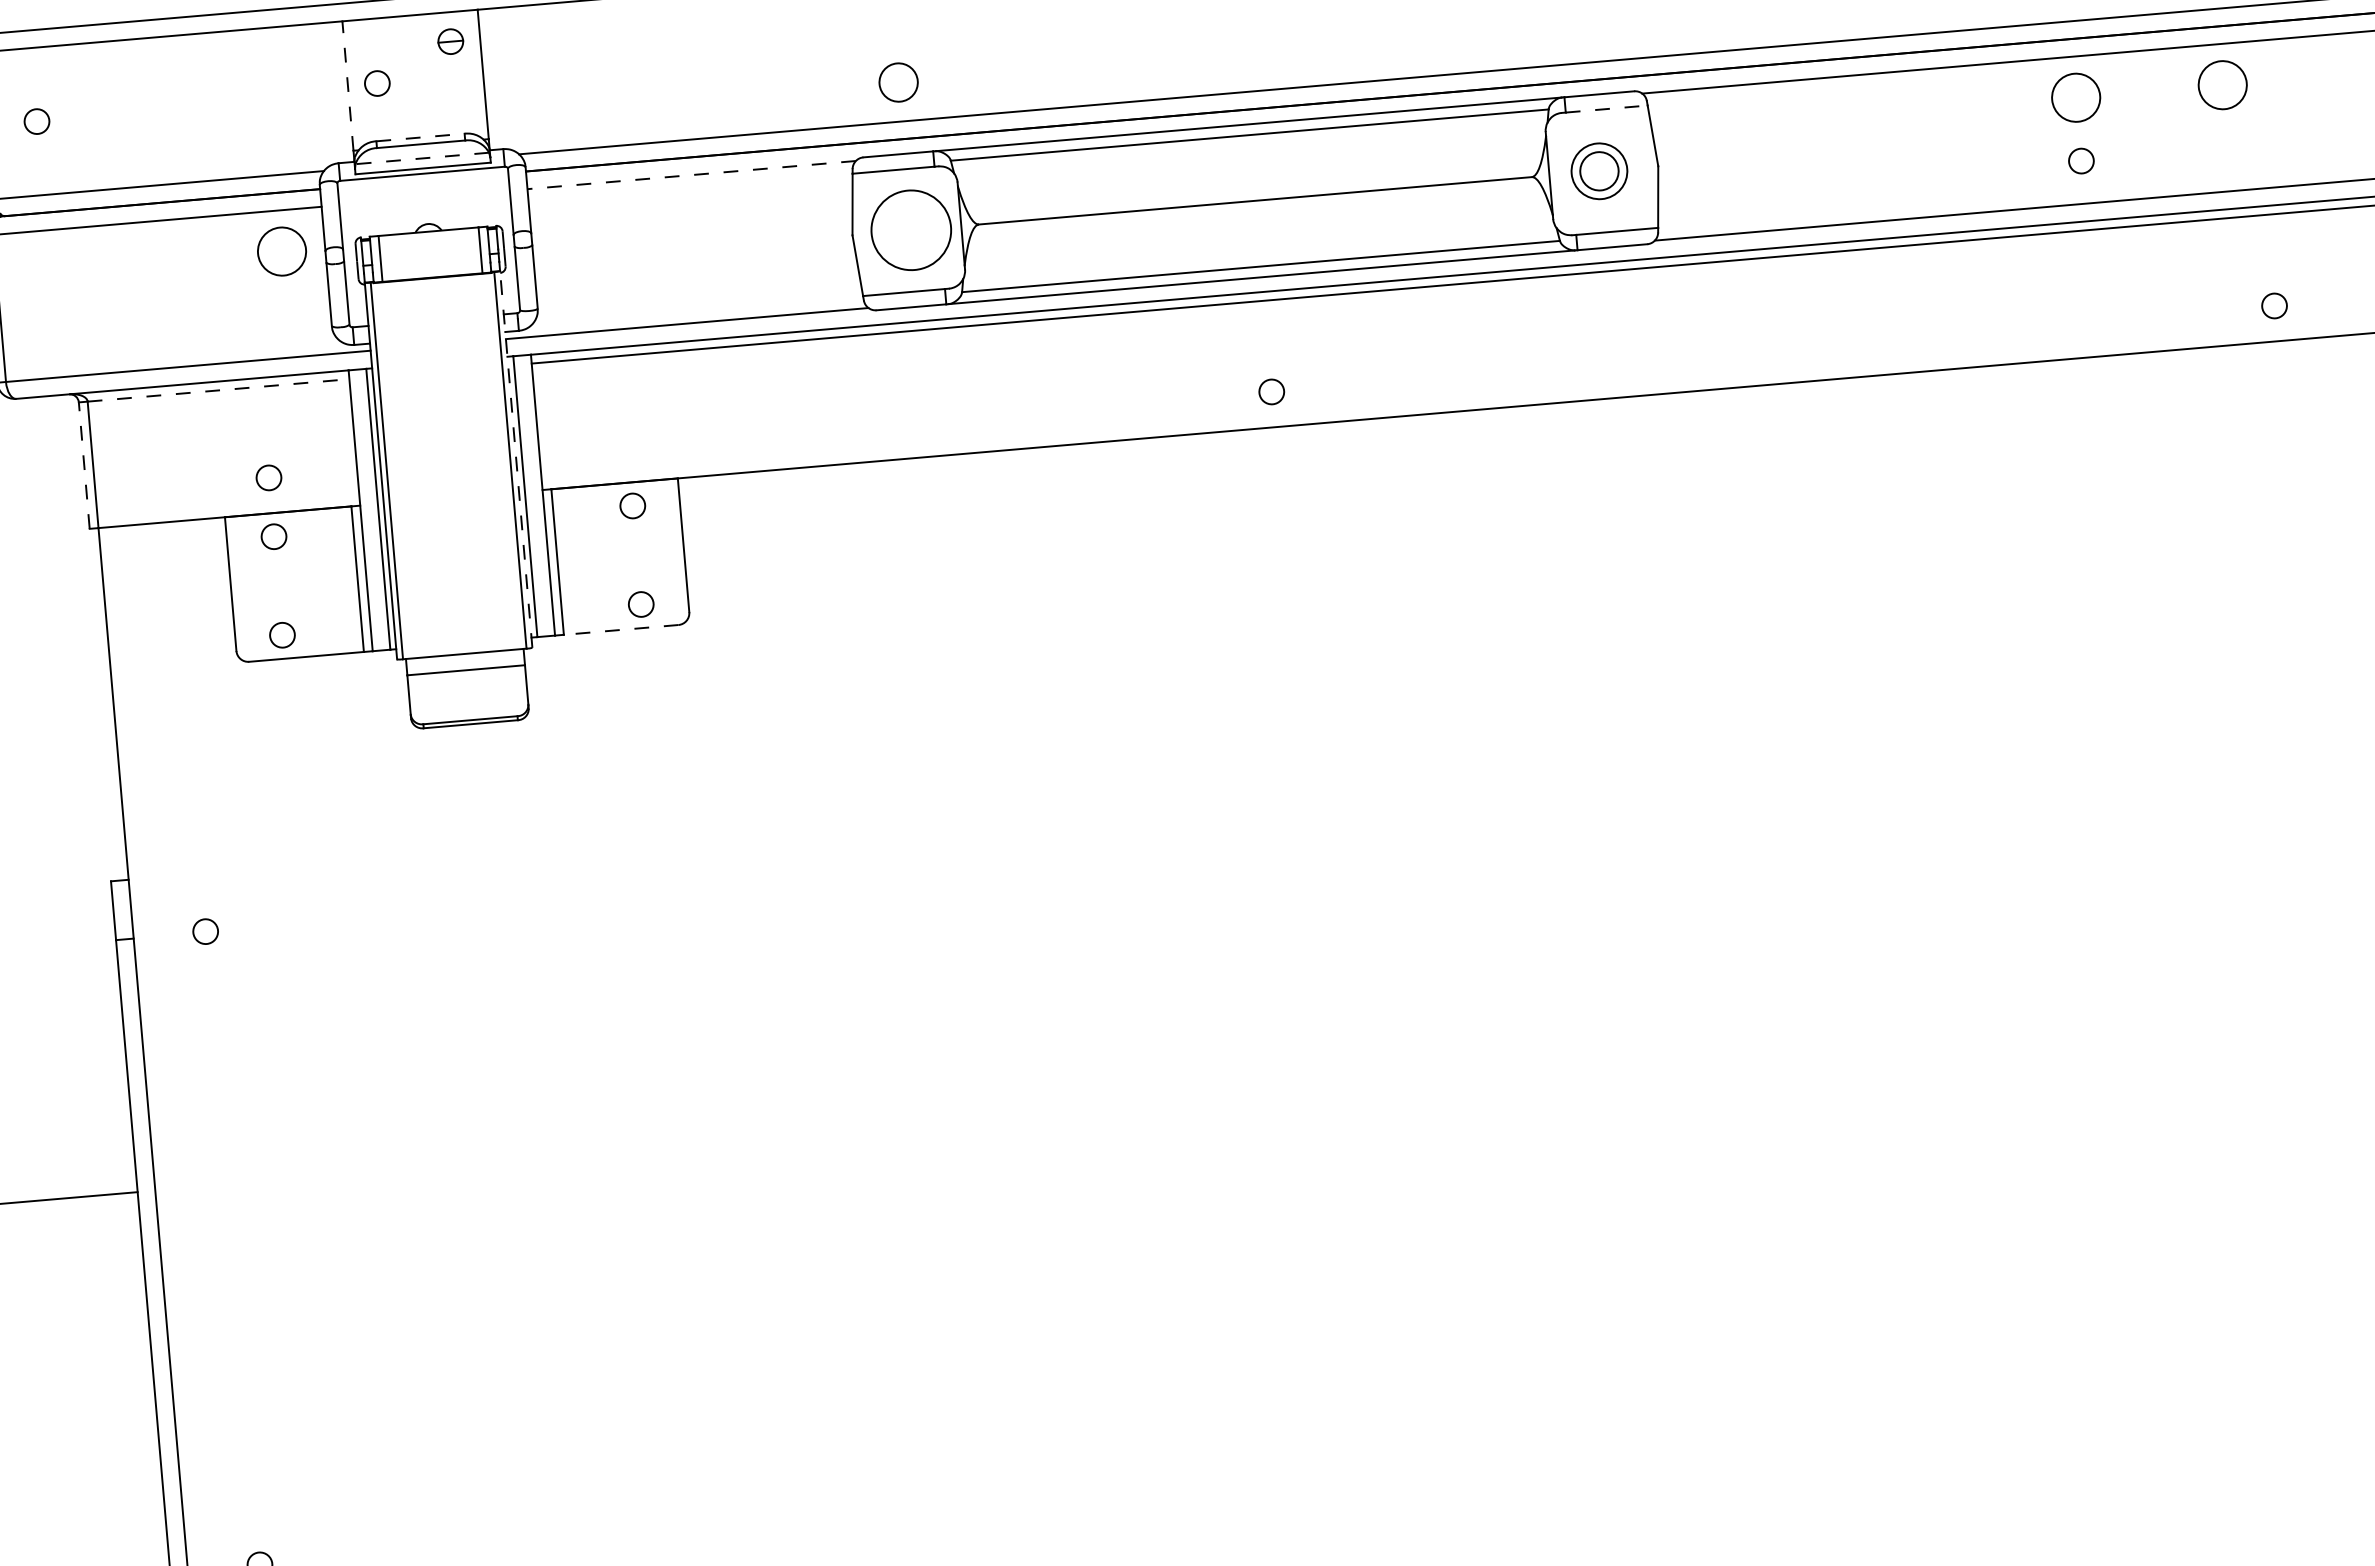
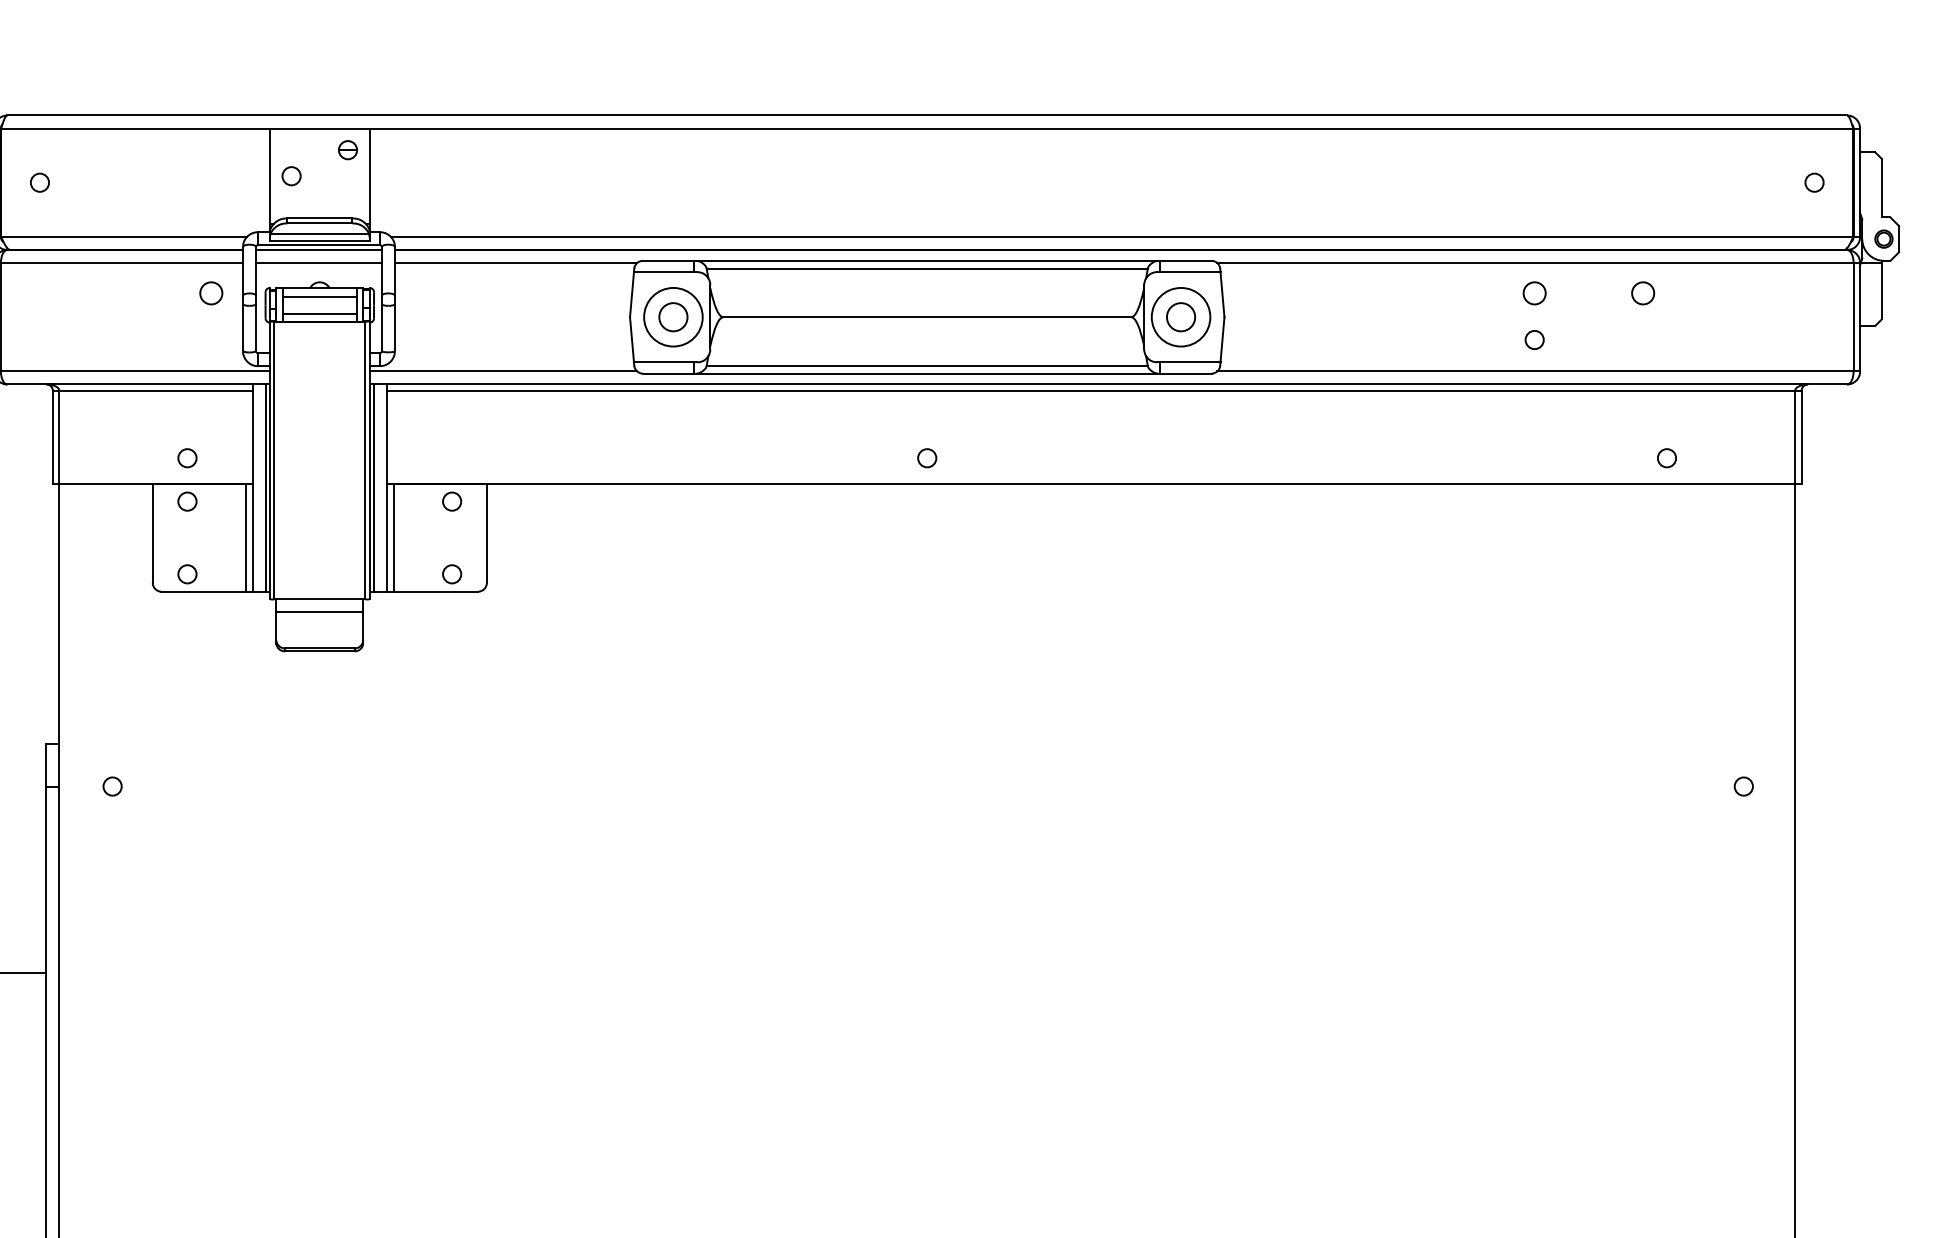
circle: (898, 82) -> (673, 317), moved
circle: (2223, 85) -> (1643, 293), size x0.62
line: (347, 86) -> (269, 176), dashed -> solid
circle: (2075, 98) -> (1534, 293), size x0.62
line: (1607, 109) -> (1190, 272), dashed -> solid
line: (420, 137) -> (319, 218), dashed -> solid
line: (421, 157) -> (319, 233), dashed -> solid
circle: (1598, 170) -> (1180, 316), size x1.43
line: (691, 175) -> (515, 263), dashed -> solid
line: (422, 181) -> (318, 250), added
line: (423, 198) -> (318, 263), added
line: (429, 243) -> (319, 296), added
circle: (282, 251) -> (211, 293), size x0.62
line: (431, 266) -> (319, 313), added
line: (219, 391) -> (156, 391), dashed -> solid
line: (515, 459) -> (369, 460), dashed -> solid
line: (83, 465) -> (52, 437), dashed -> solid
line: (620, 629) -> (435, 591), dashed -> solid

